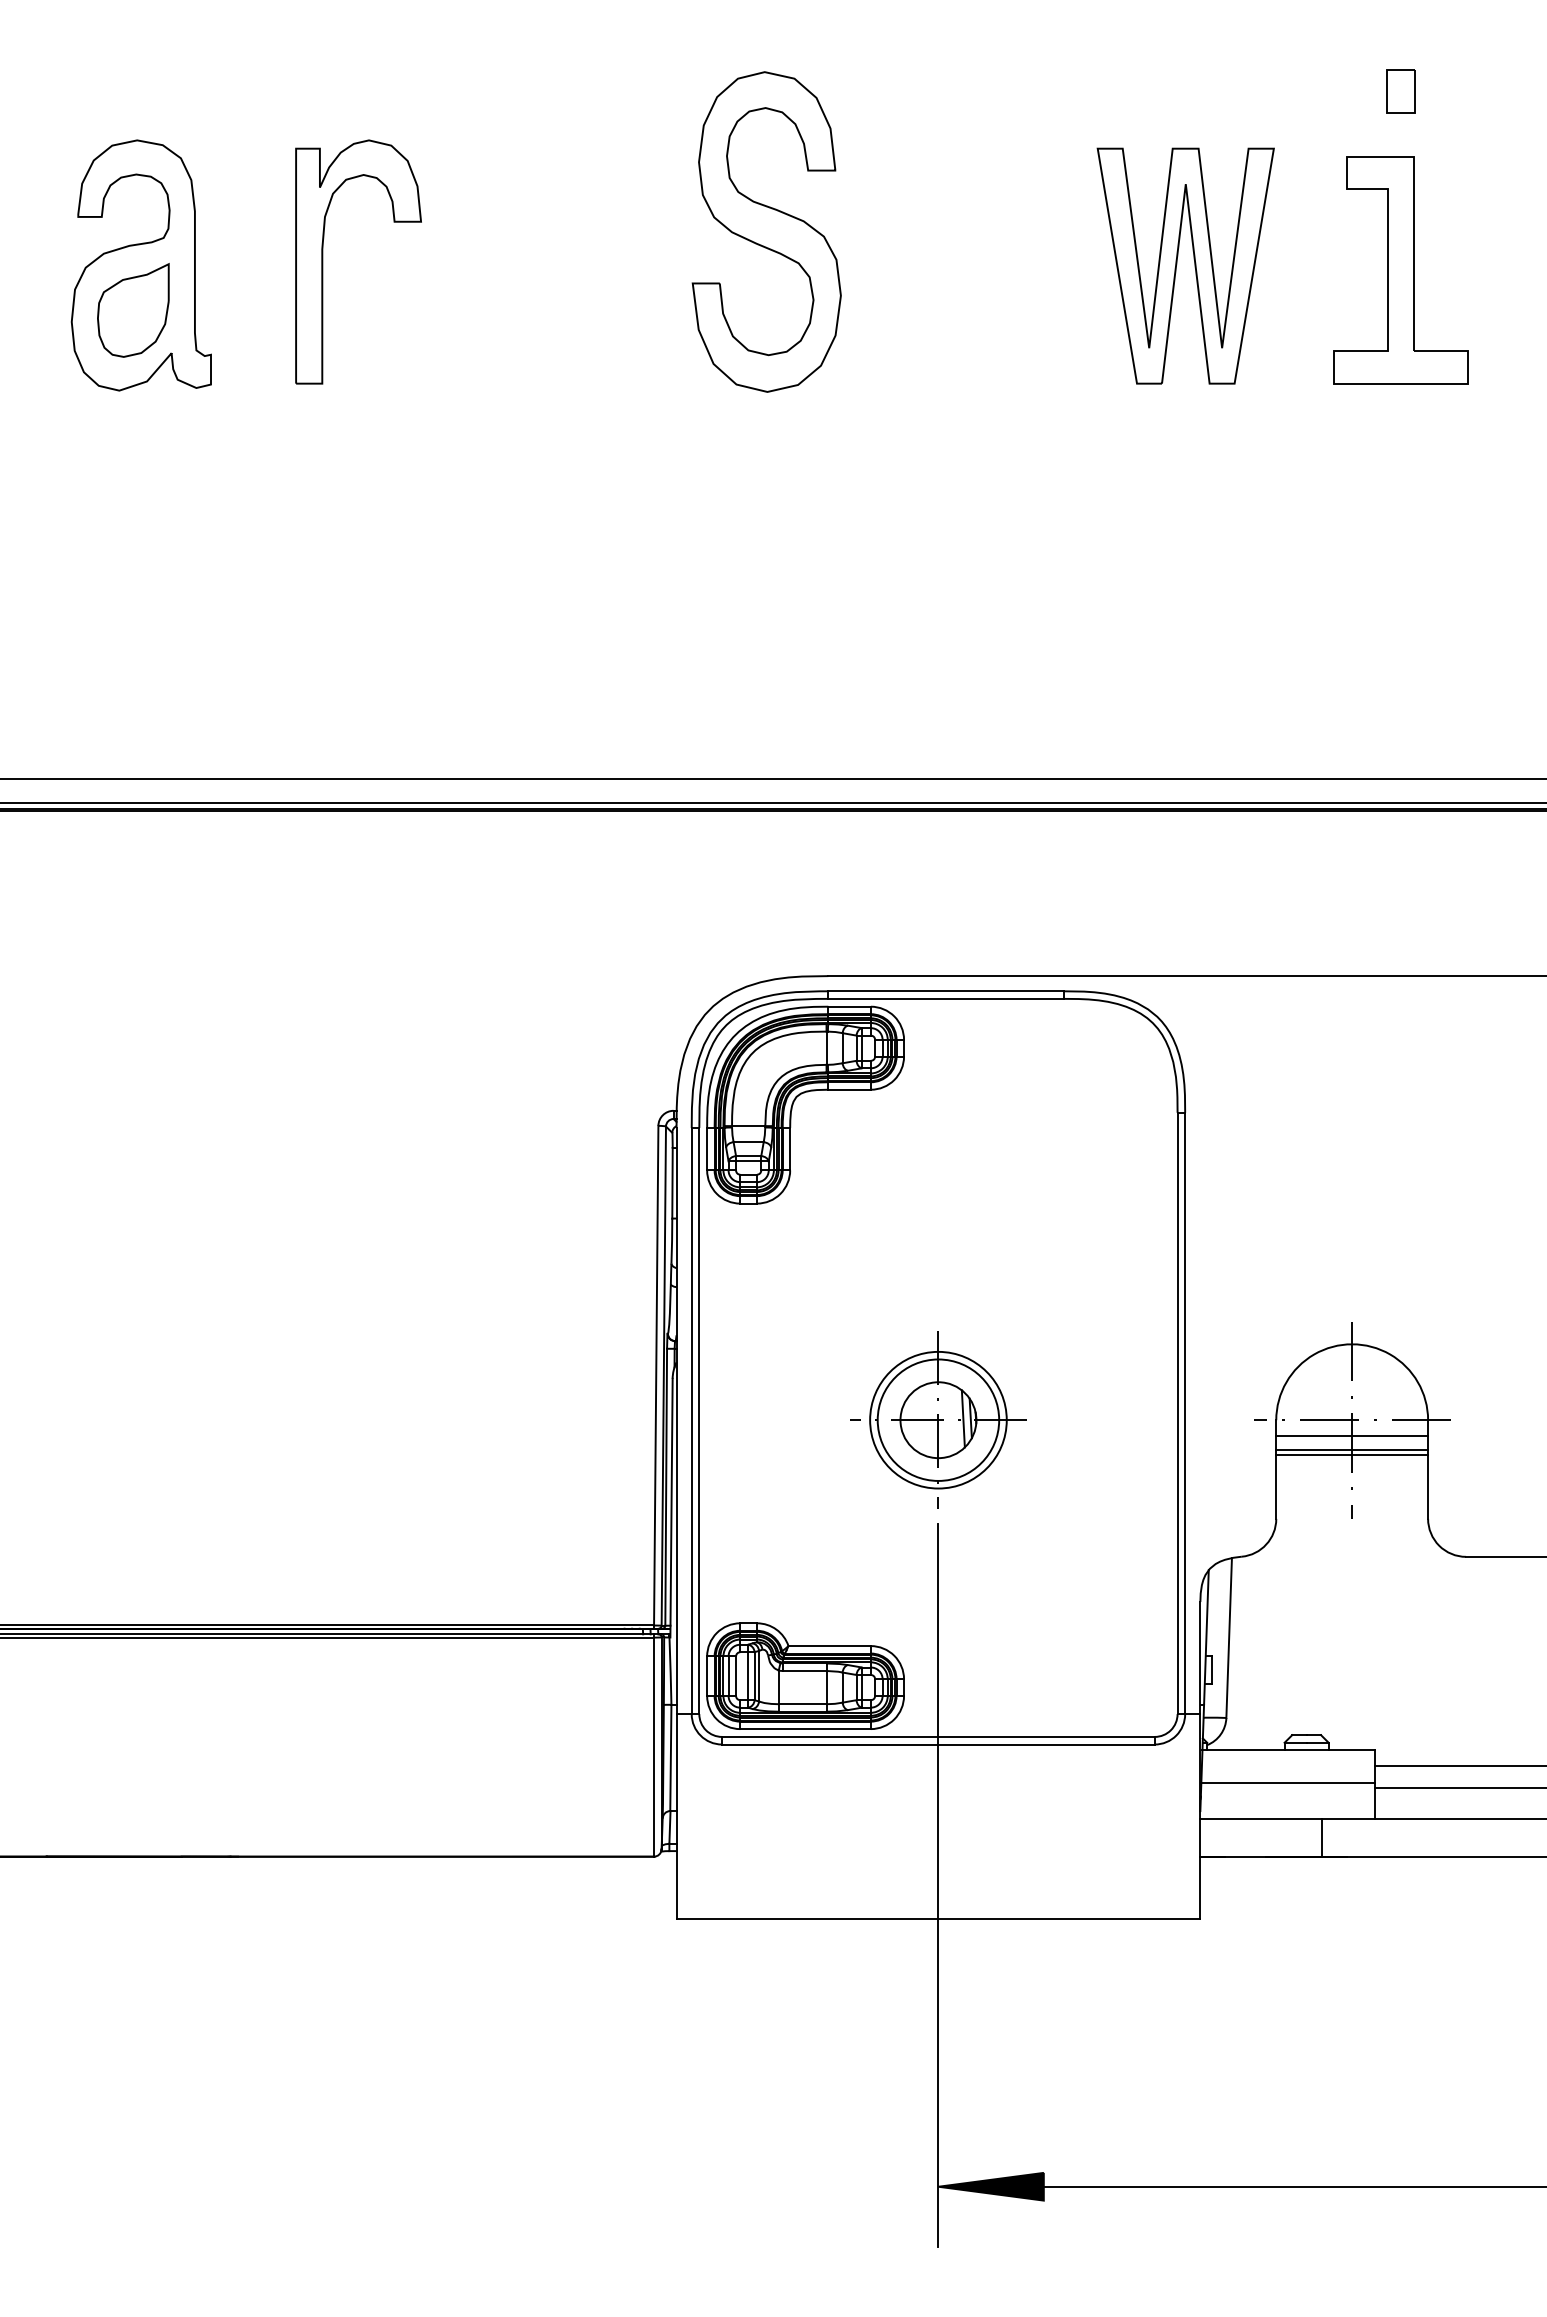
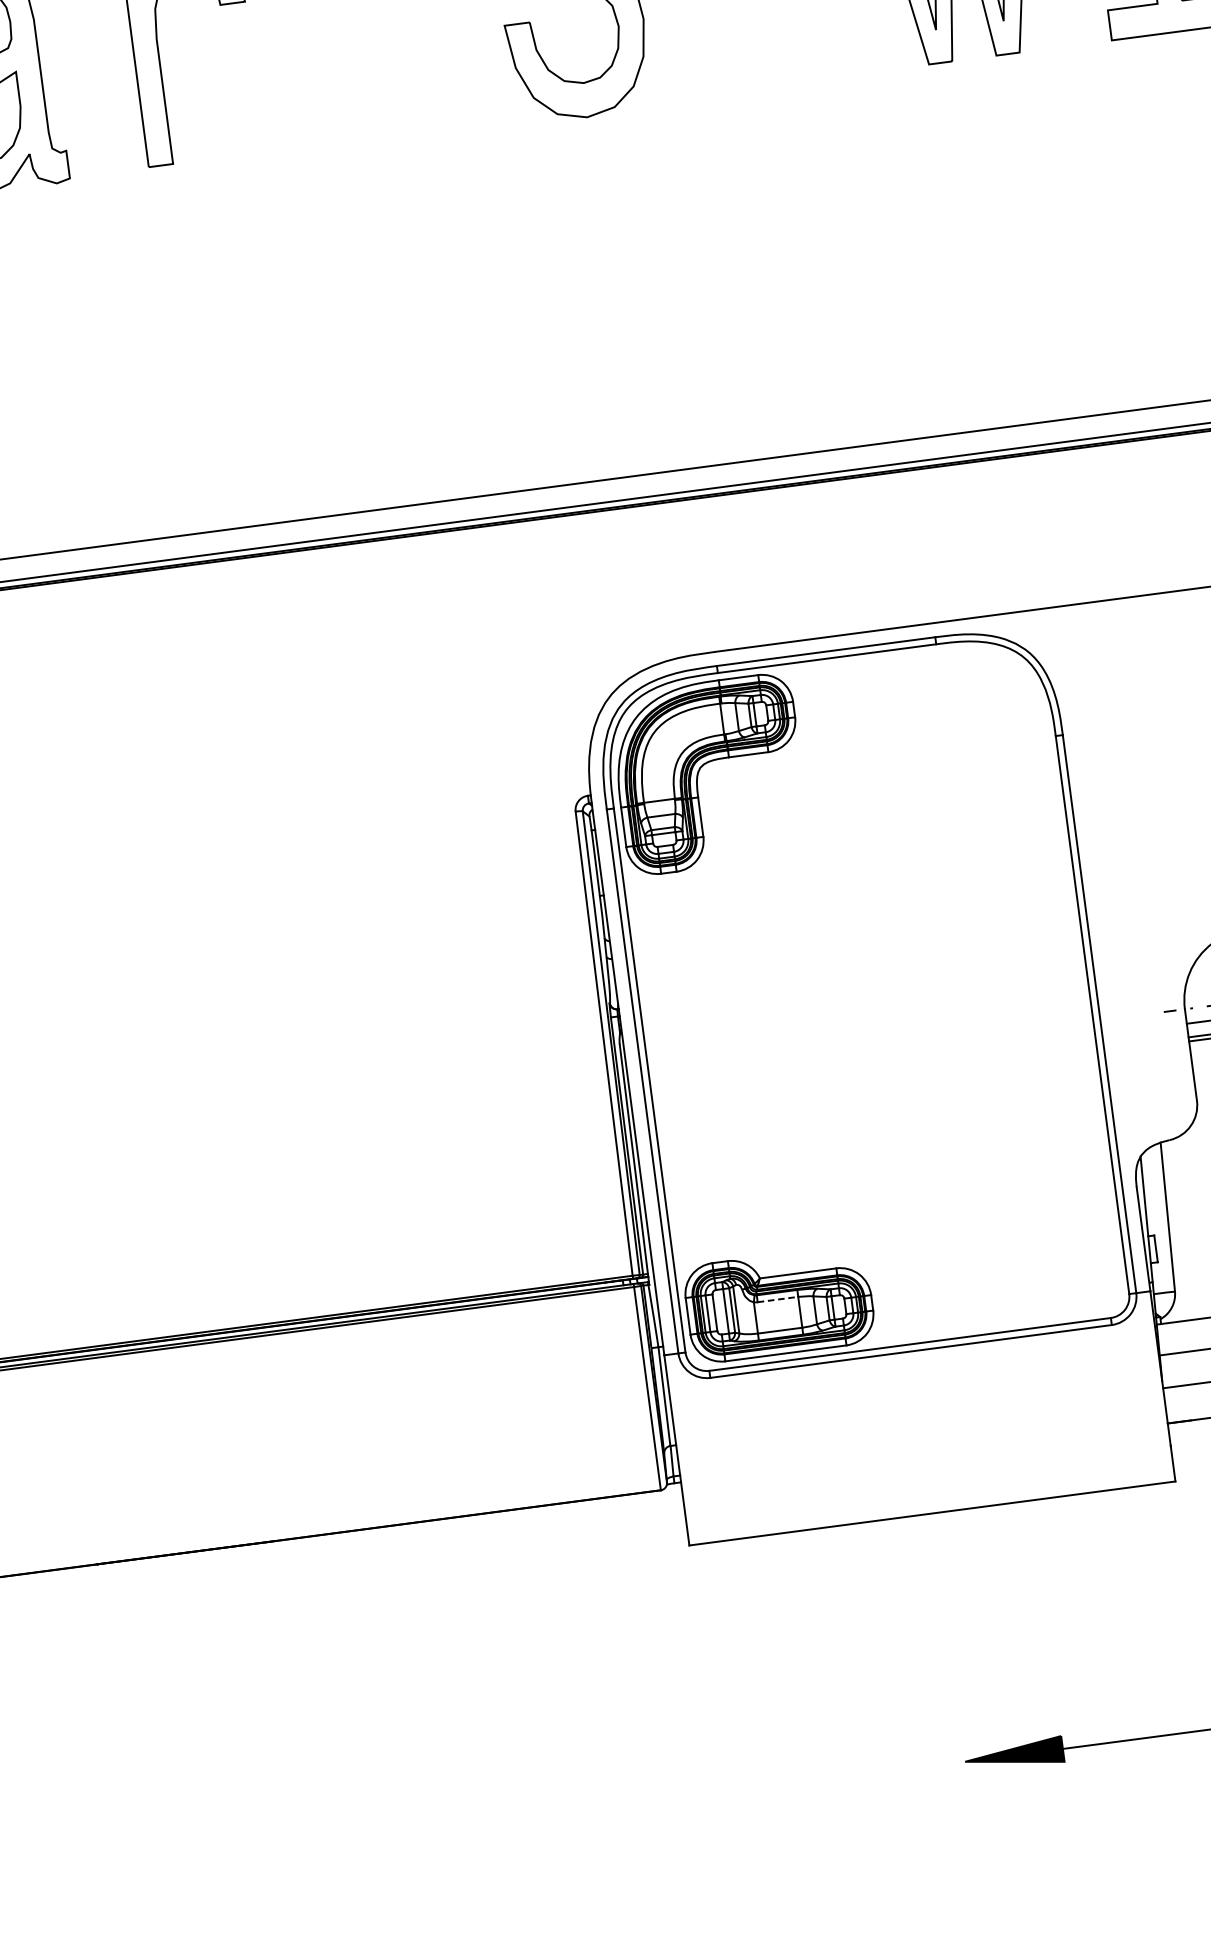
part: (938, 1419) -> (871, 1049), removed
line: (804, 1670) -> (777, 1299), solid -> dashed
line: (938, 1885) -> (928, 1482), removed

